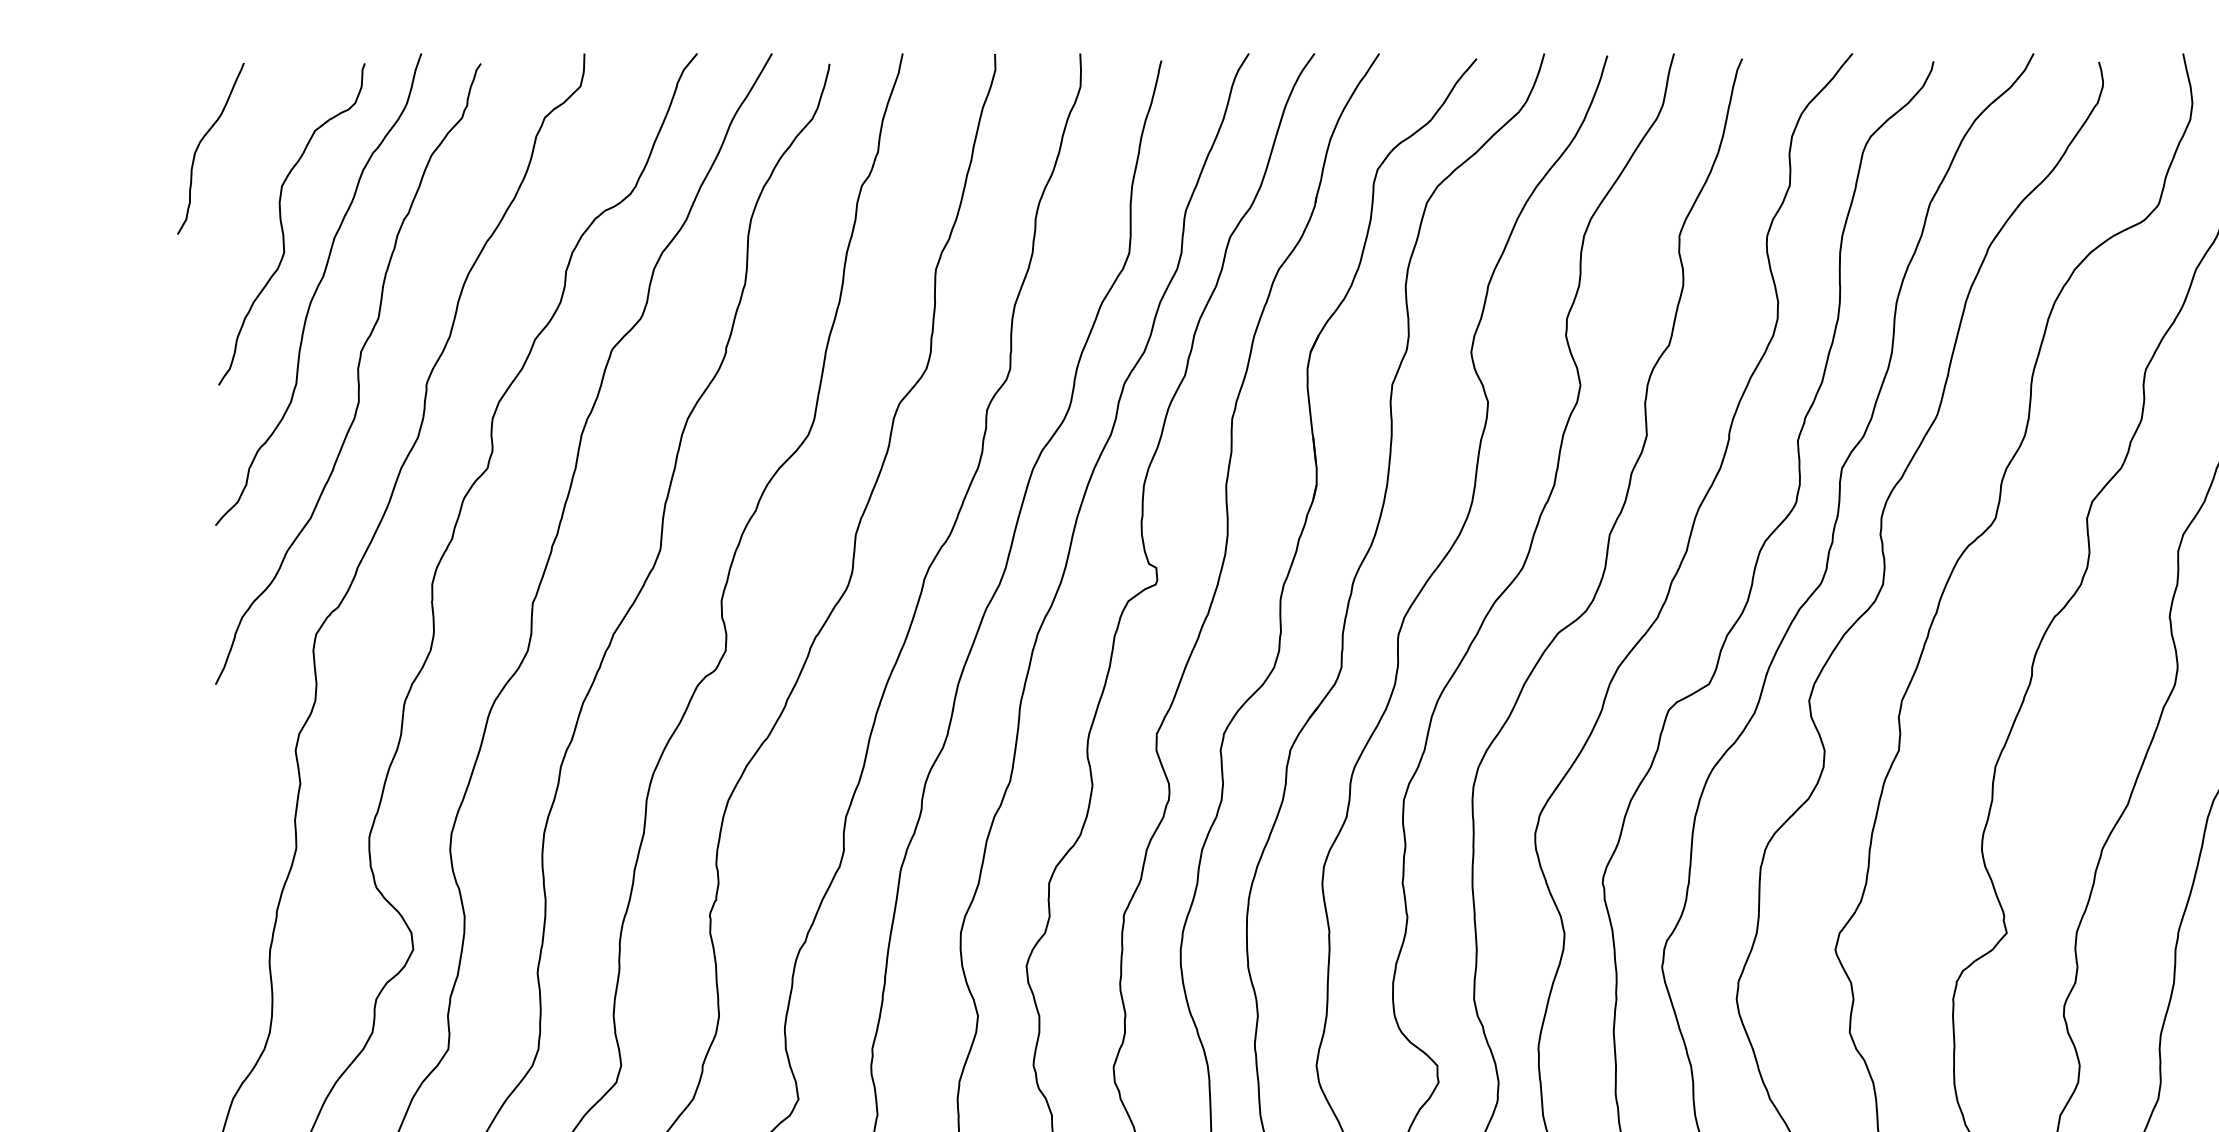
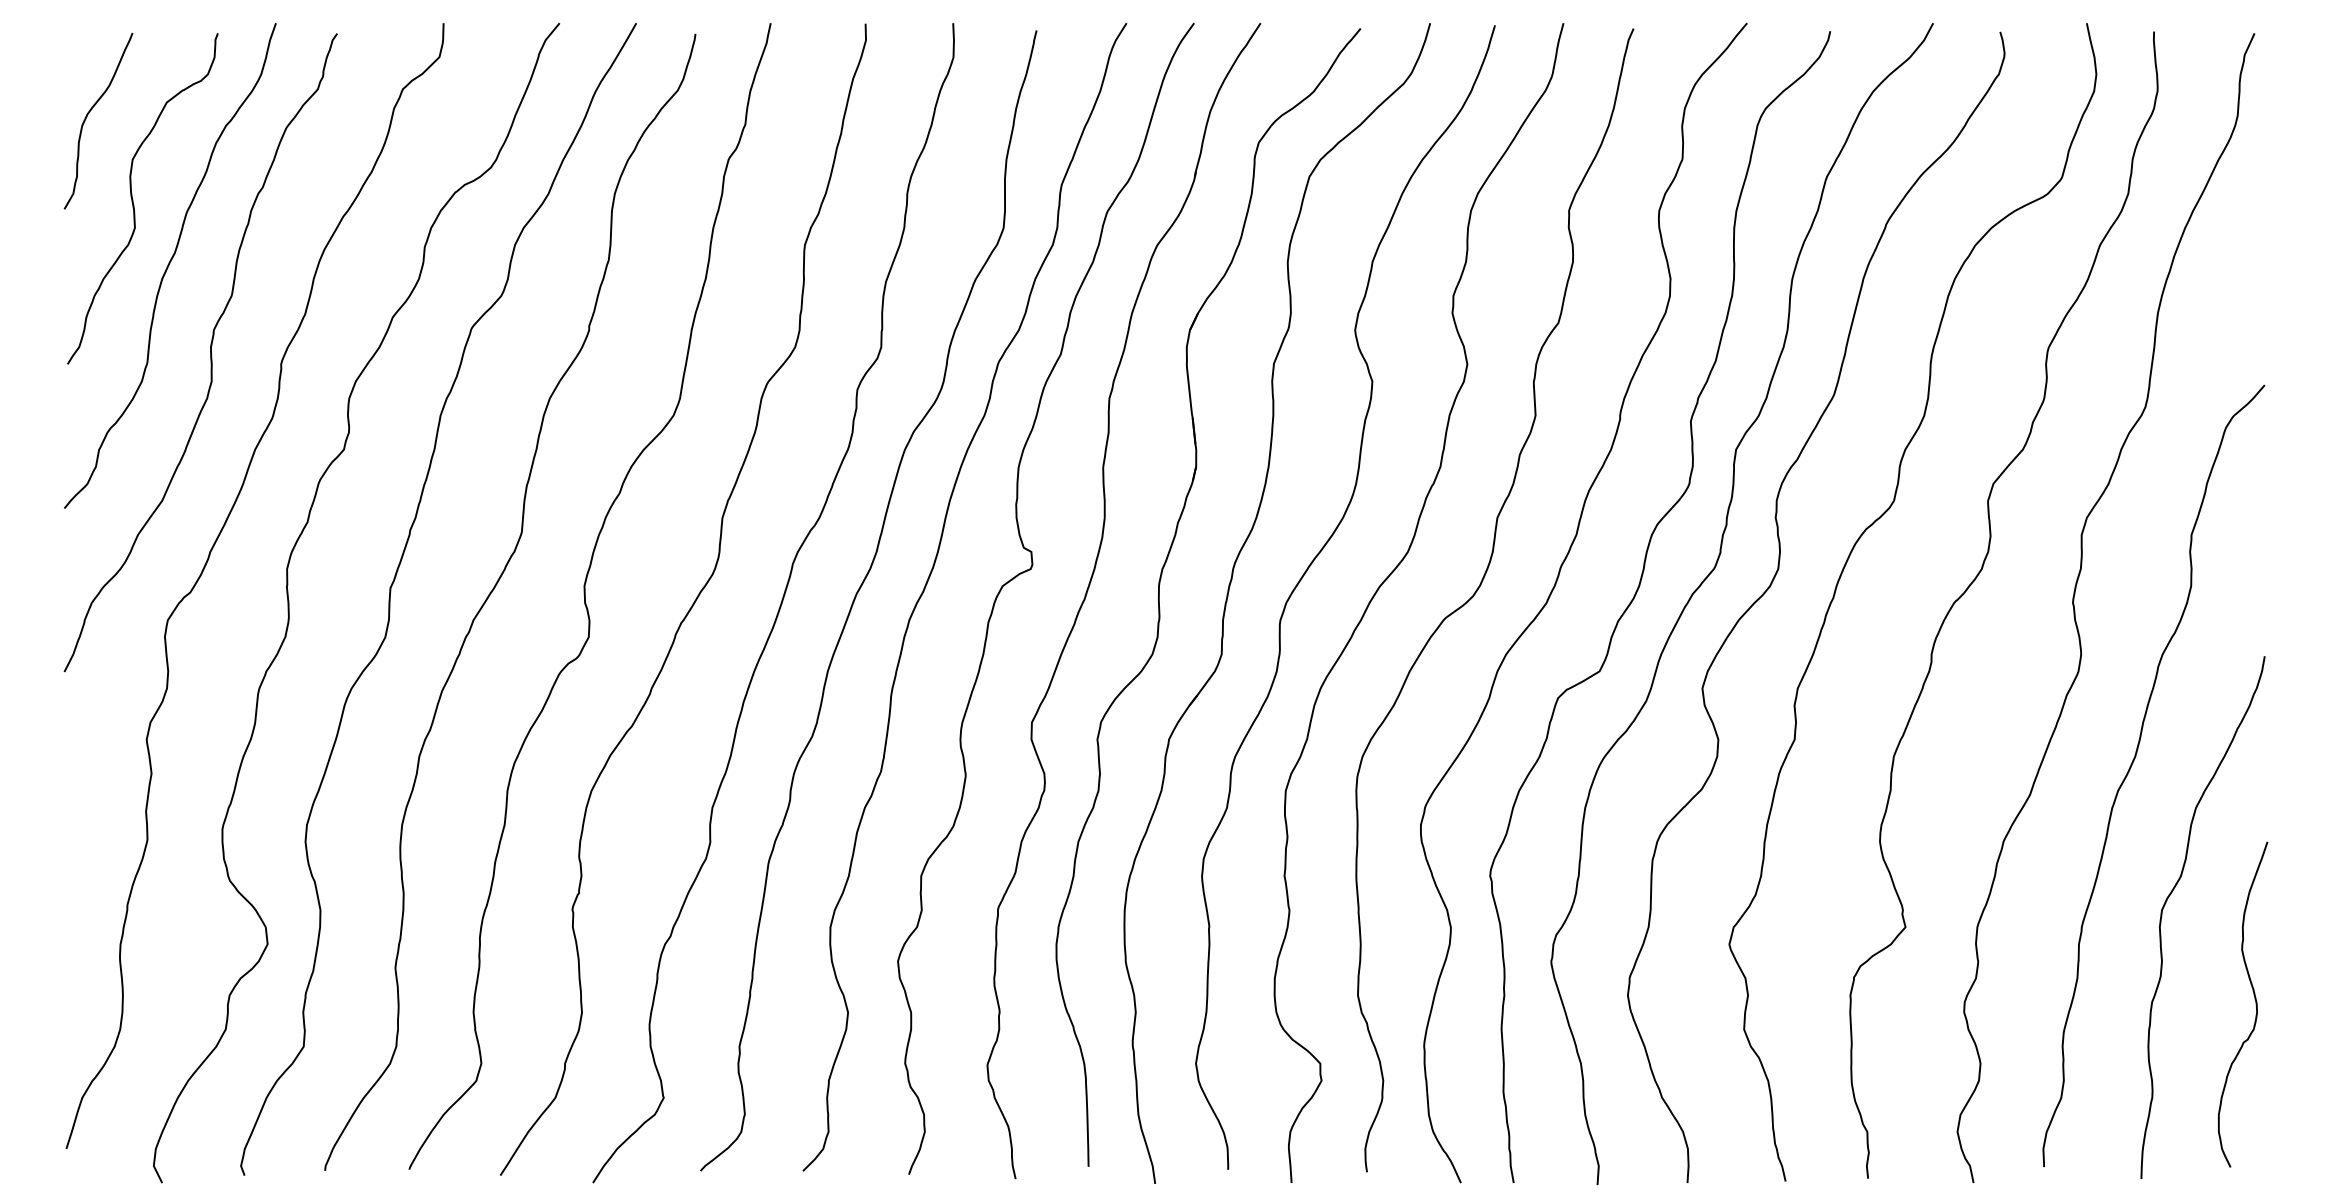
curve: (200, 145) -> (87, 117), moved

